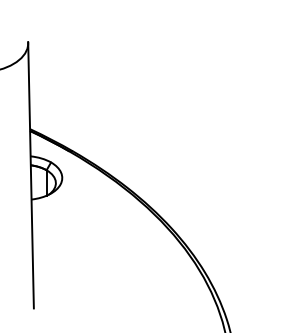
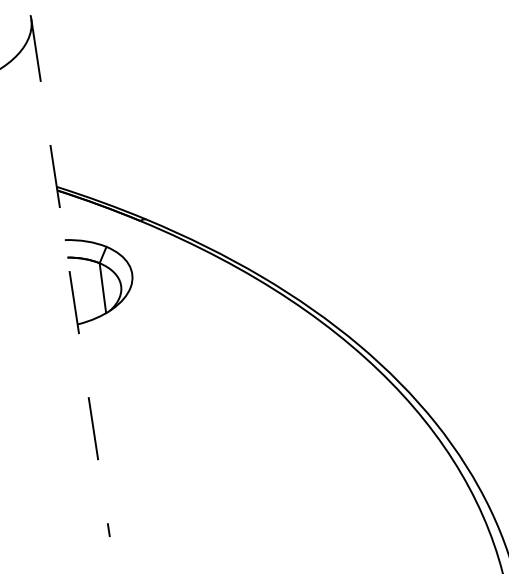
line: (31, 175) -> (71, 277), solid -> dashed

